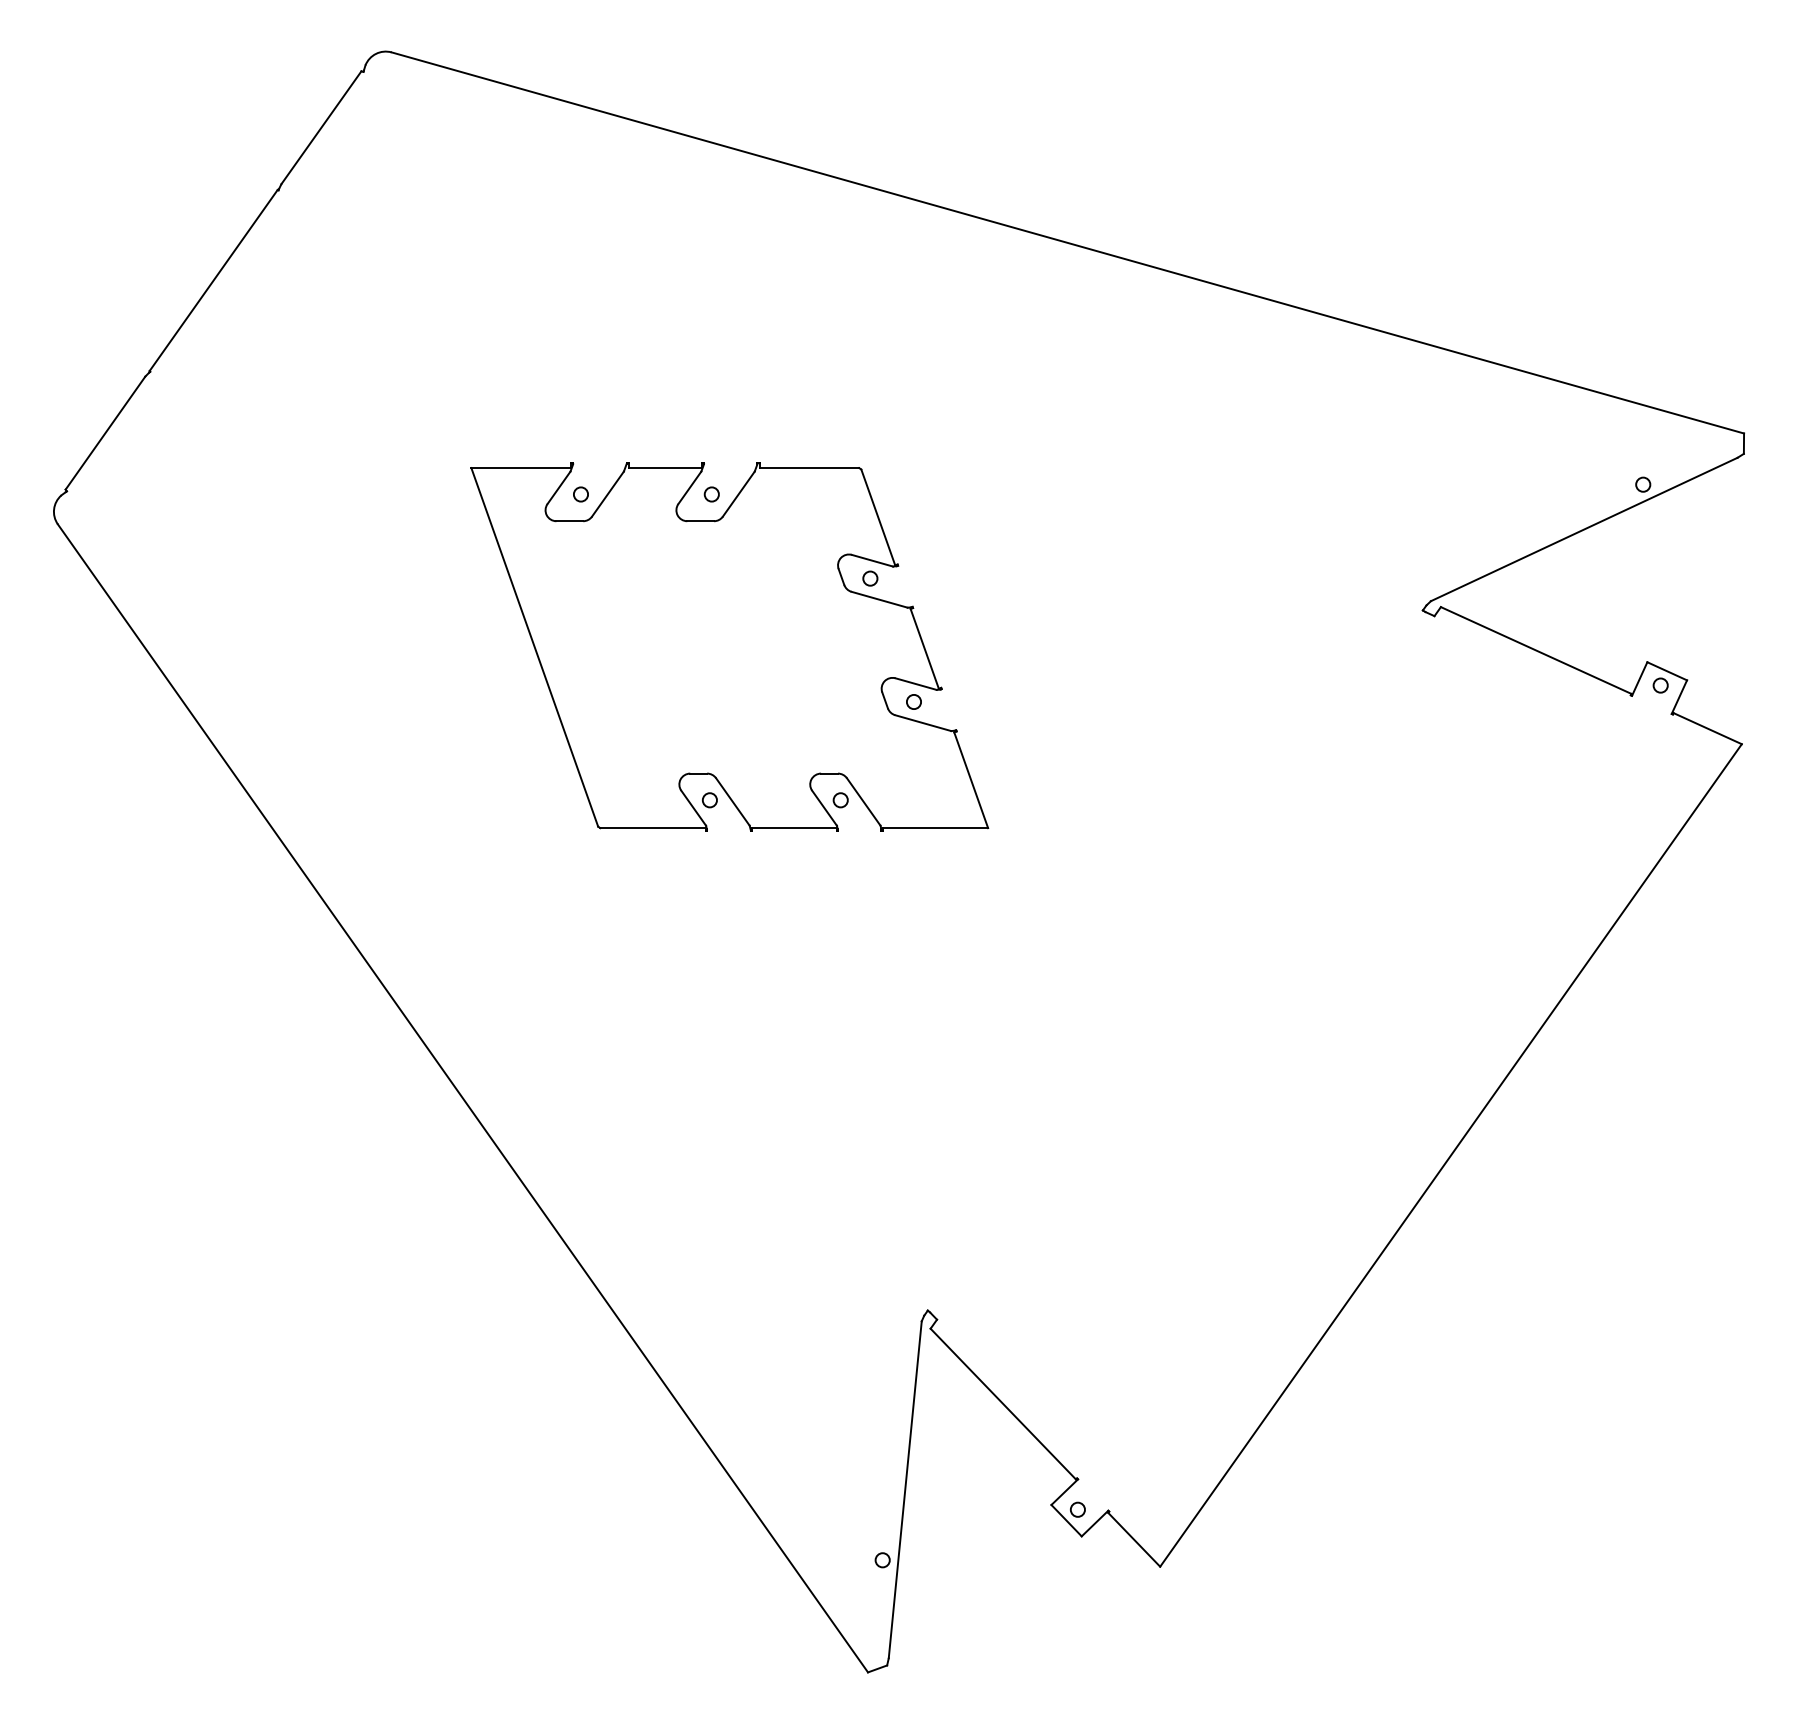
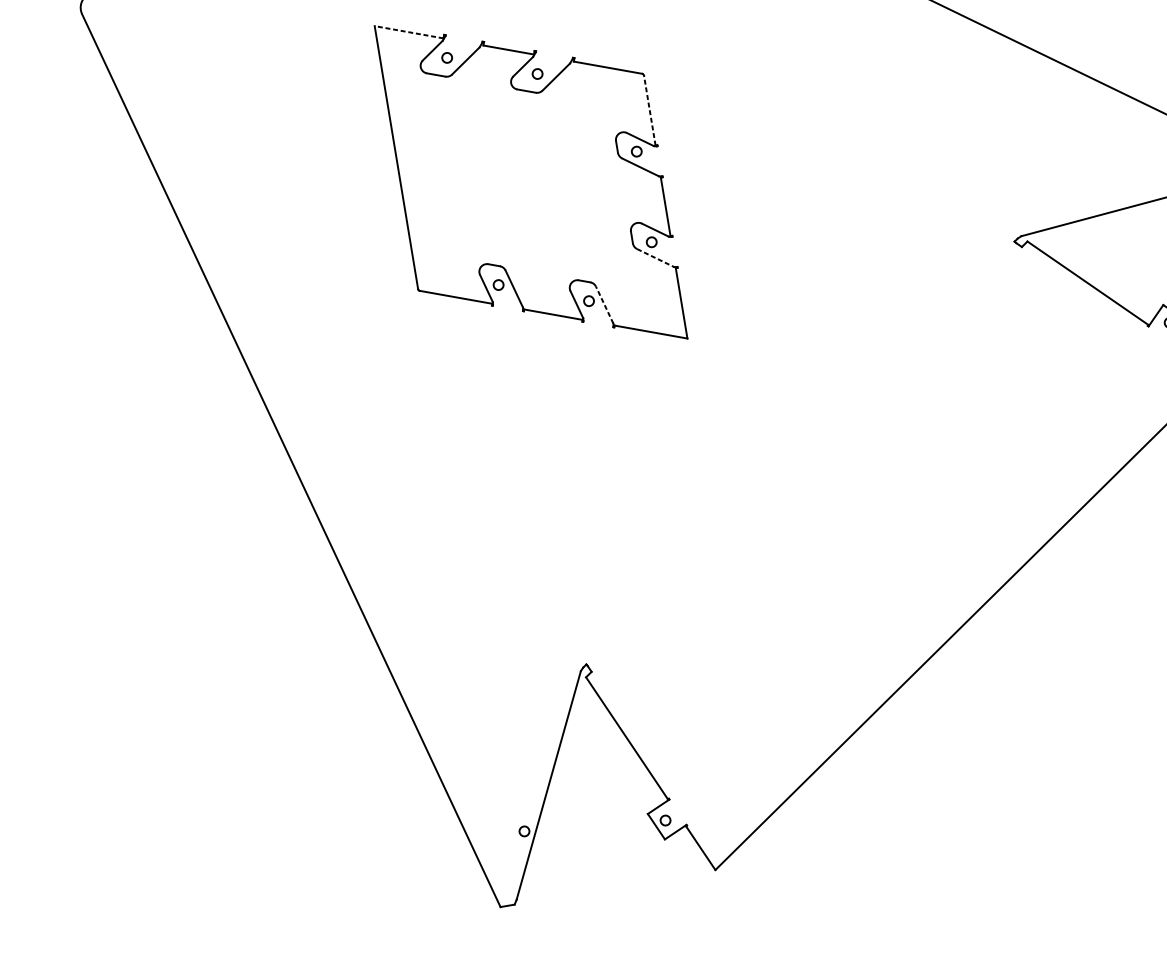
line: (521, 468) -> (409, 32), solid -> dashed
line: (878, 517) -> (649, 110), solid -> dashed
line: (923, 723) -> (655, 258), solid -> dashed
line: (863, 801) -> (604, 304), solid -> dashed

